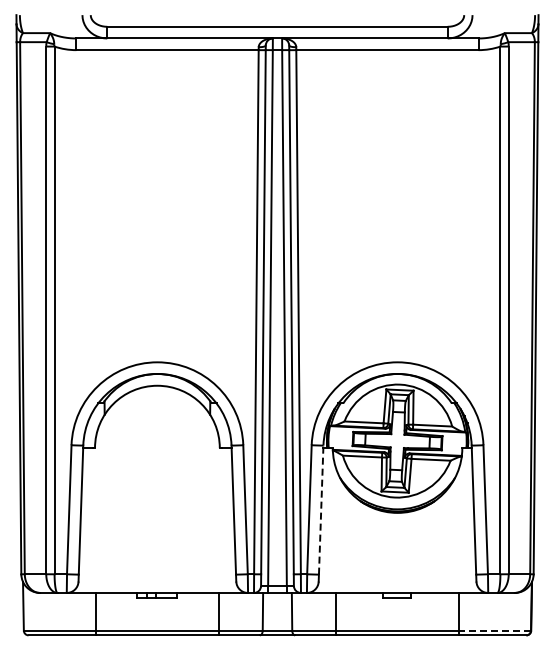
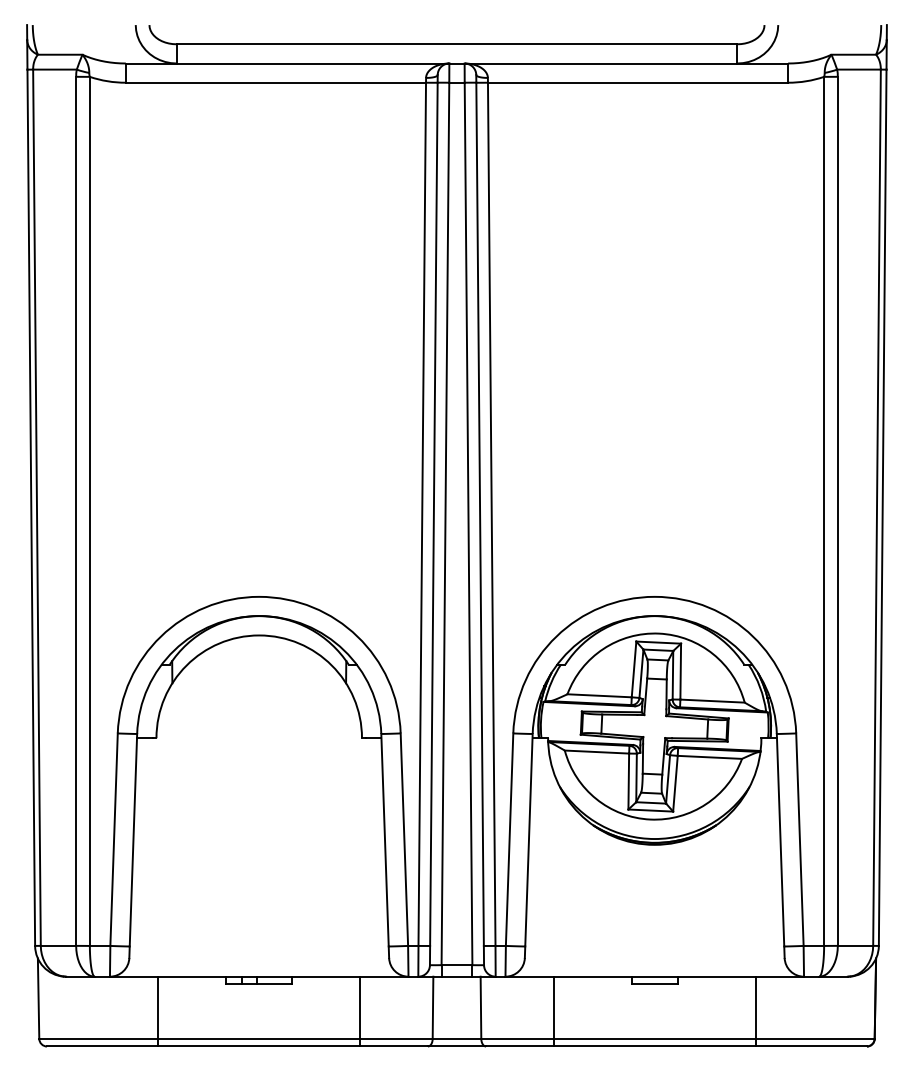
line: (321, 510) -> (529, 840), dashed -> solid
line: (494, 630) -> (814, 1038), dashed -> solid

